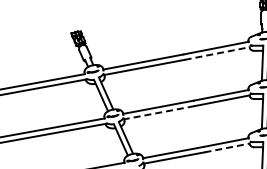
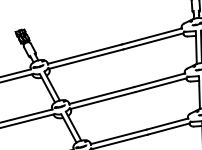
line: (217, 53) -> (153, 41), dashed -> solid
line: (159, 112) -> (103, 100), dashed -> solid
line: (227, 147) -> (169, 128), dashed -> solid

